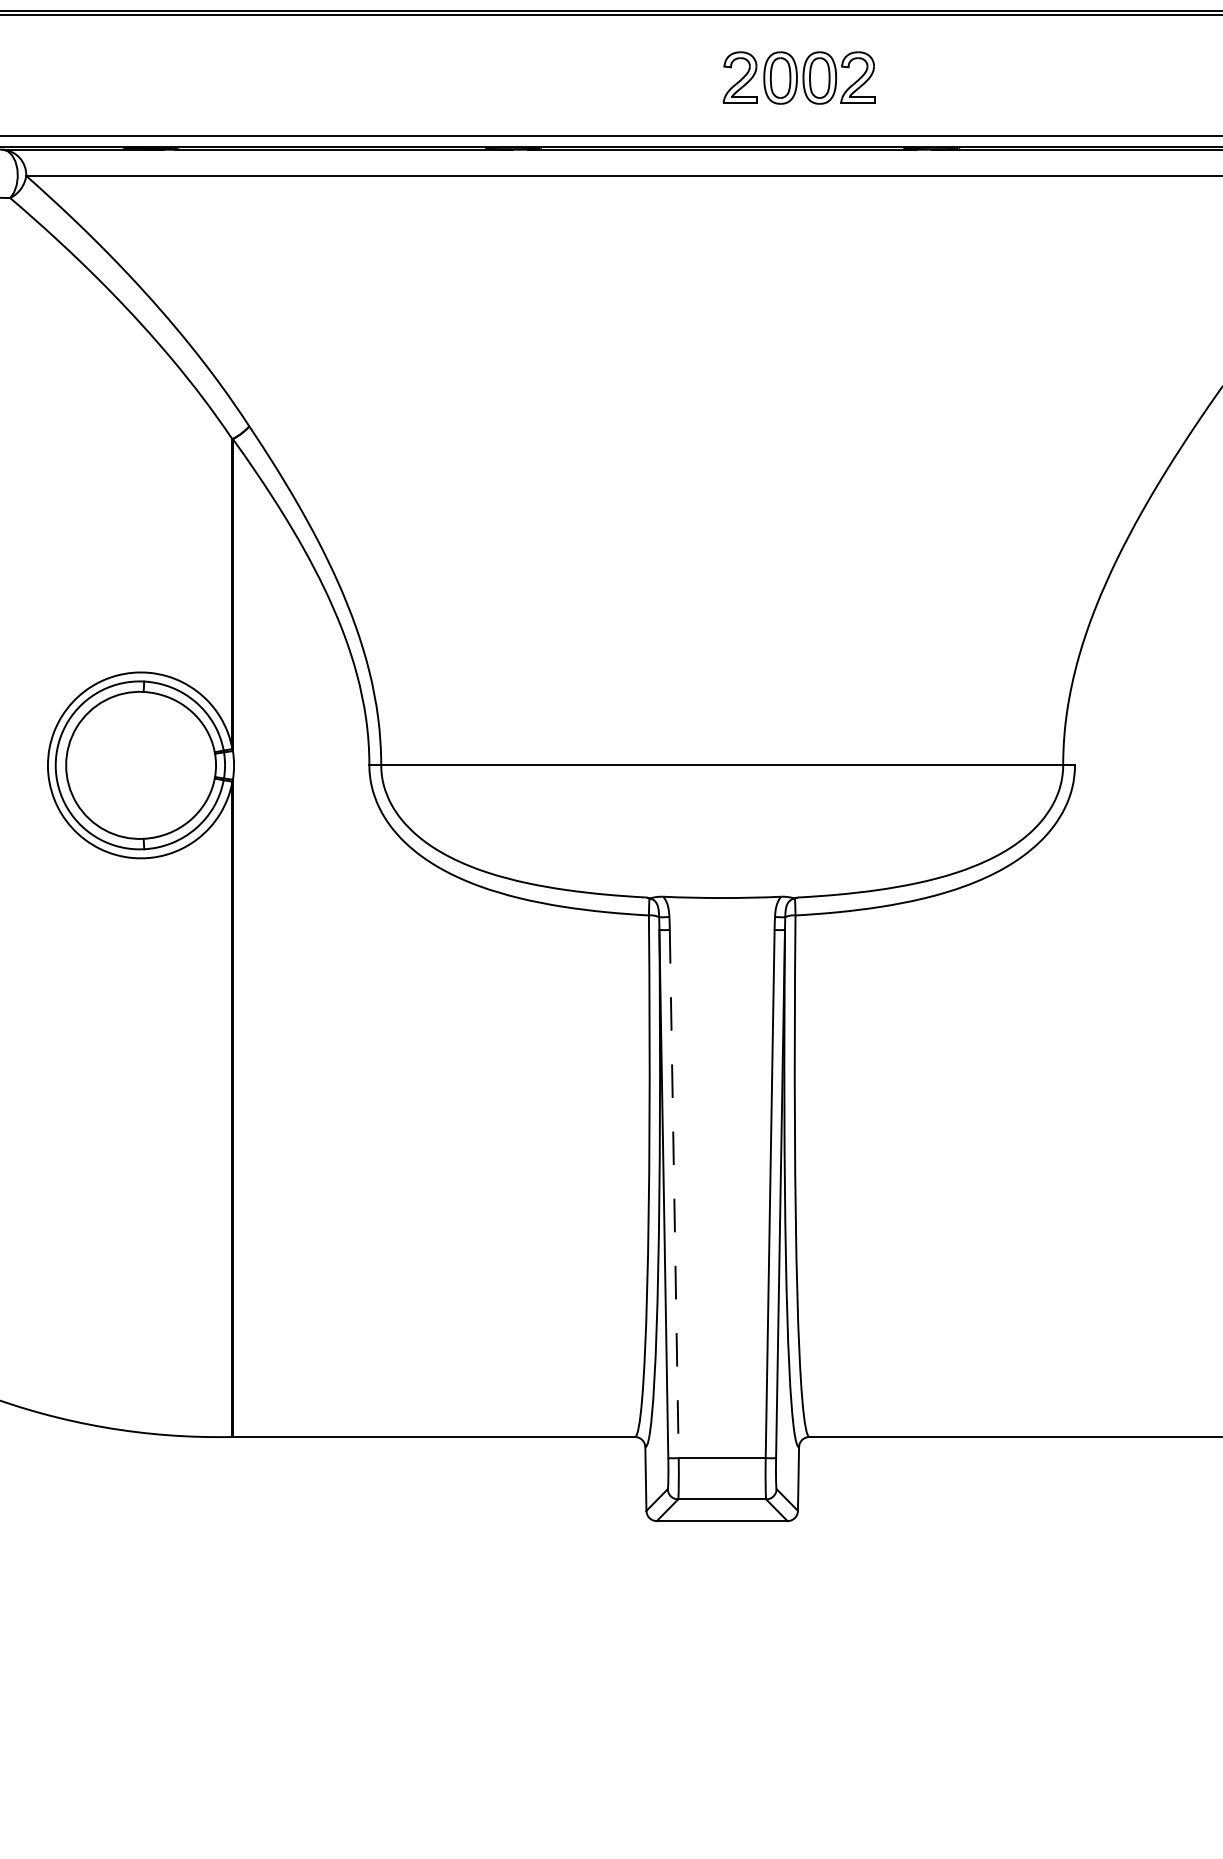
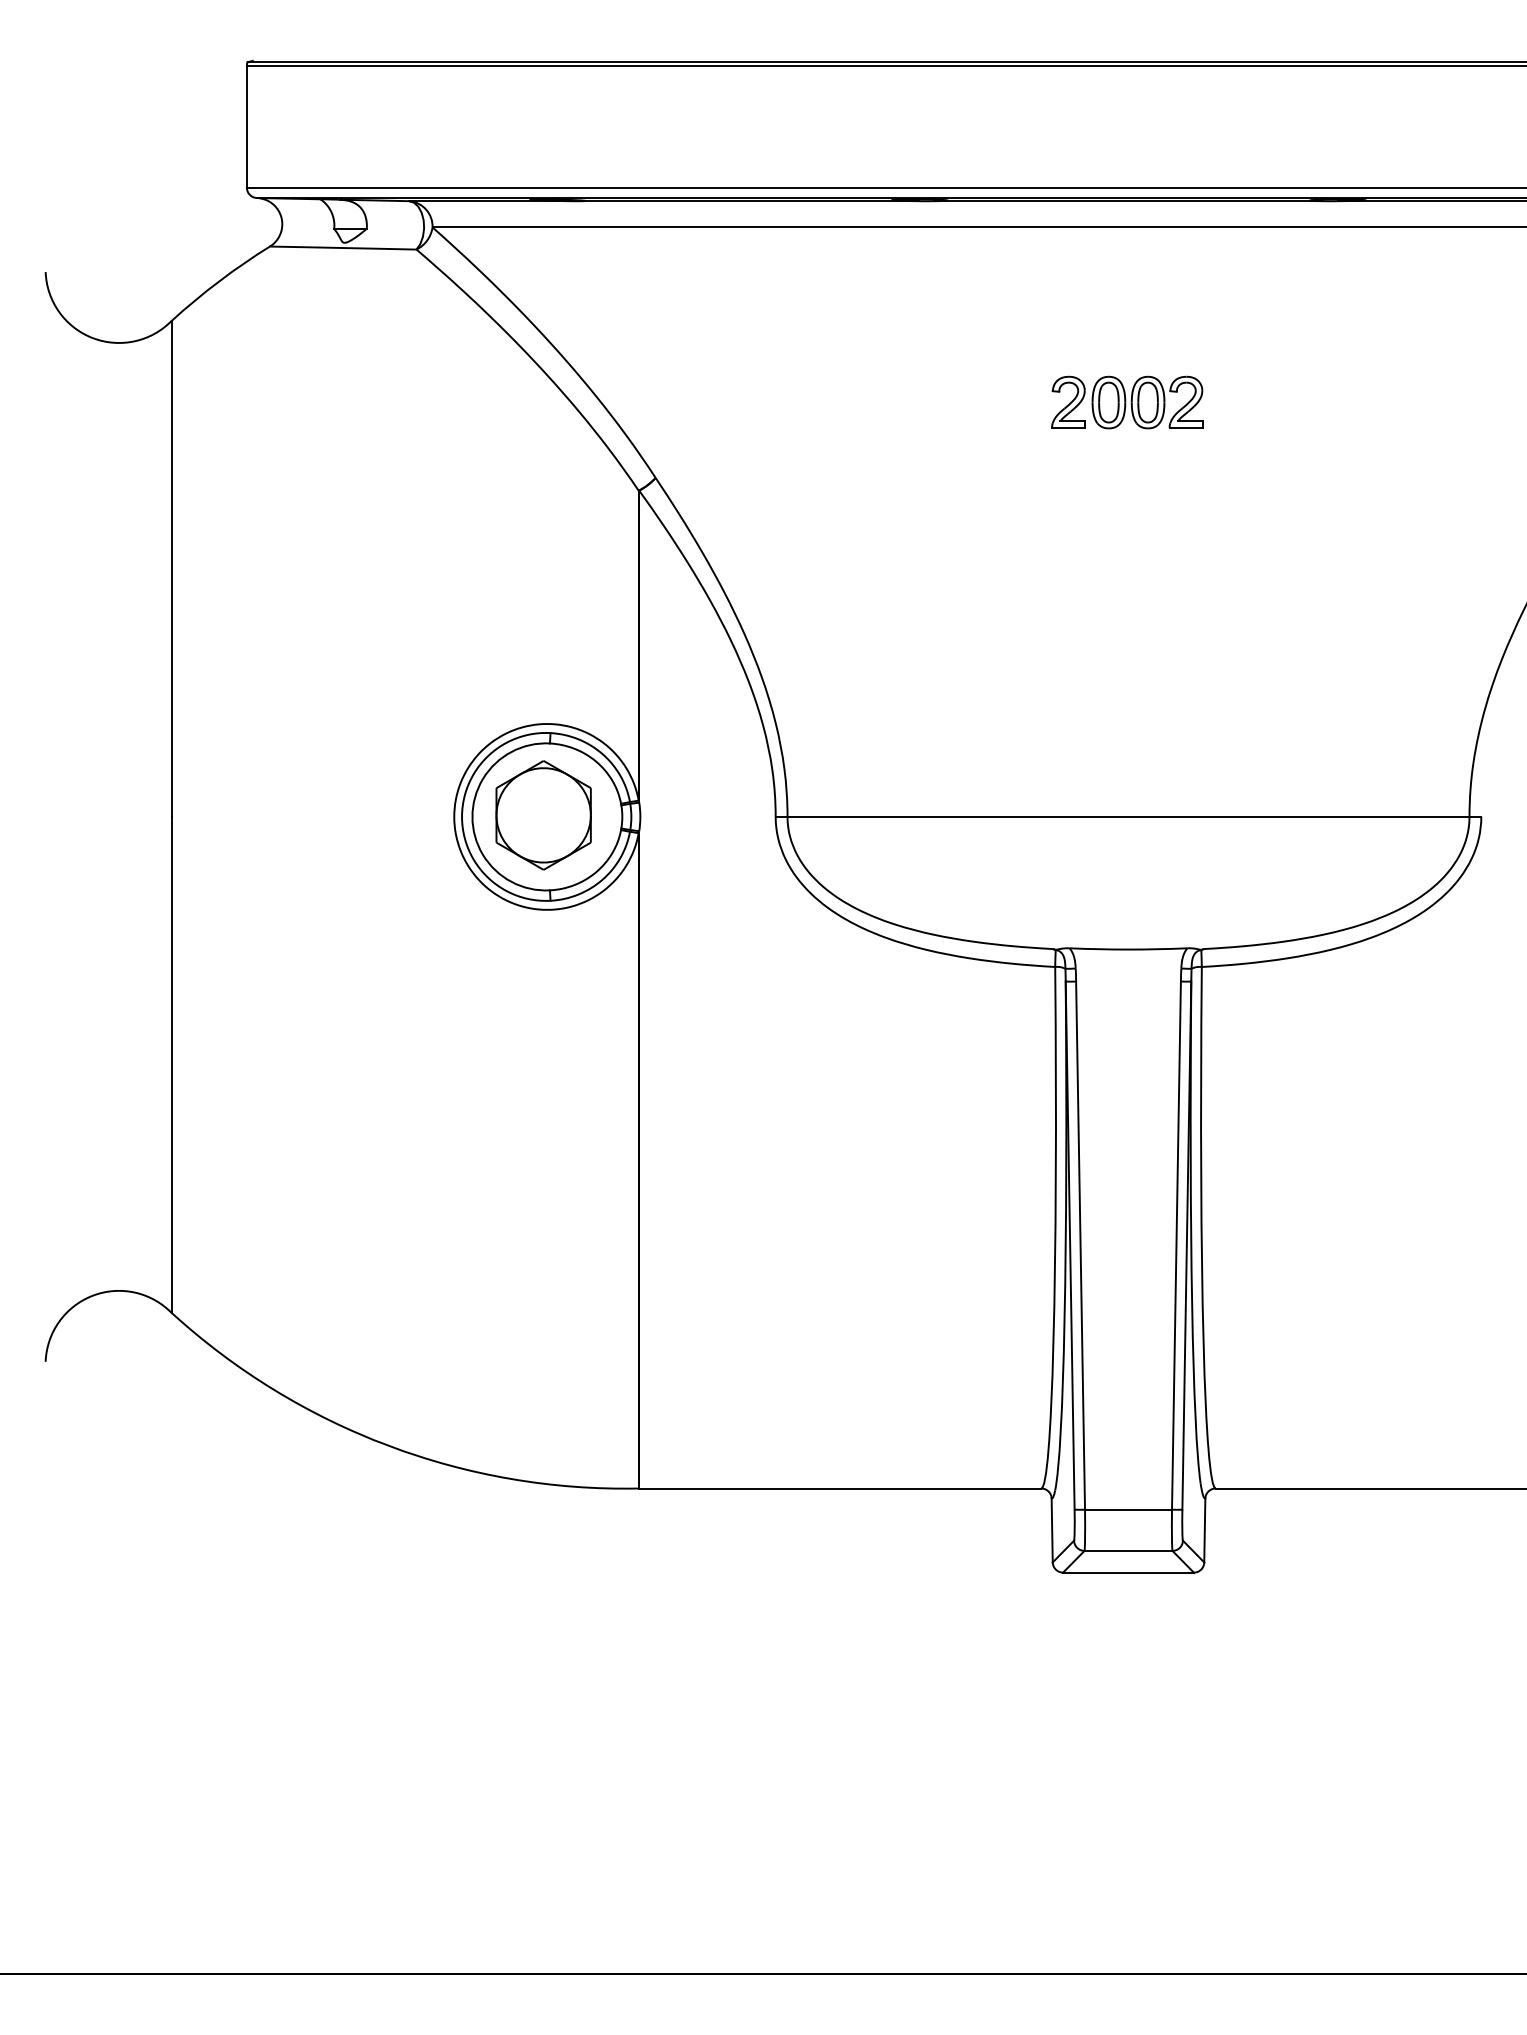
part: (799, 77) -> (1127, 402), moved
part: (137, 763) -> (543, 815), added
line: (674, 1194) -> (1080, 1246), dashed -> solid

